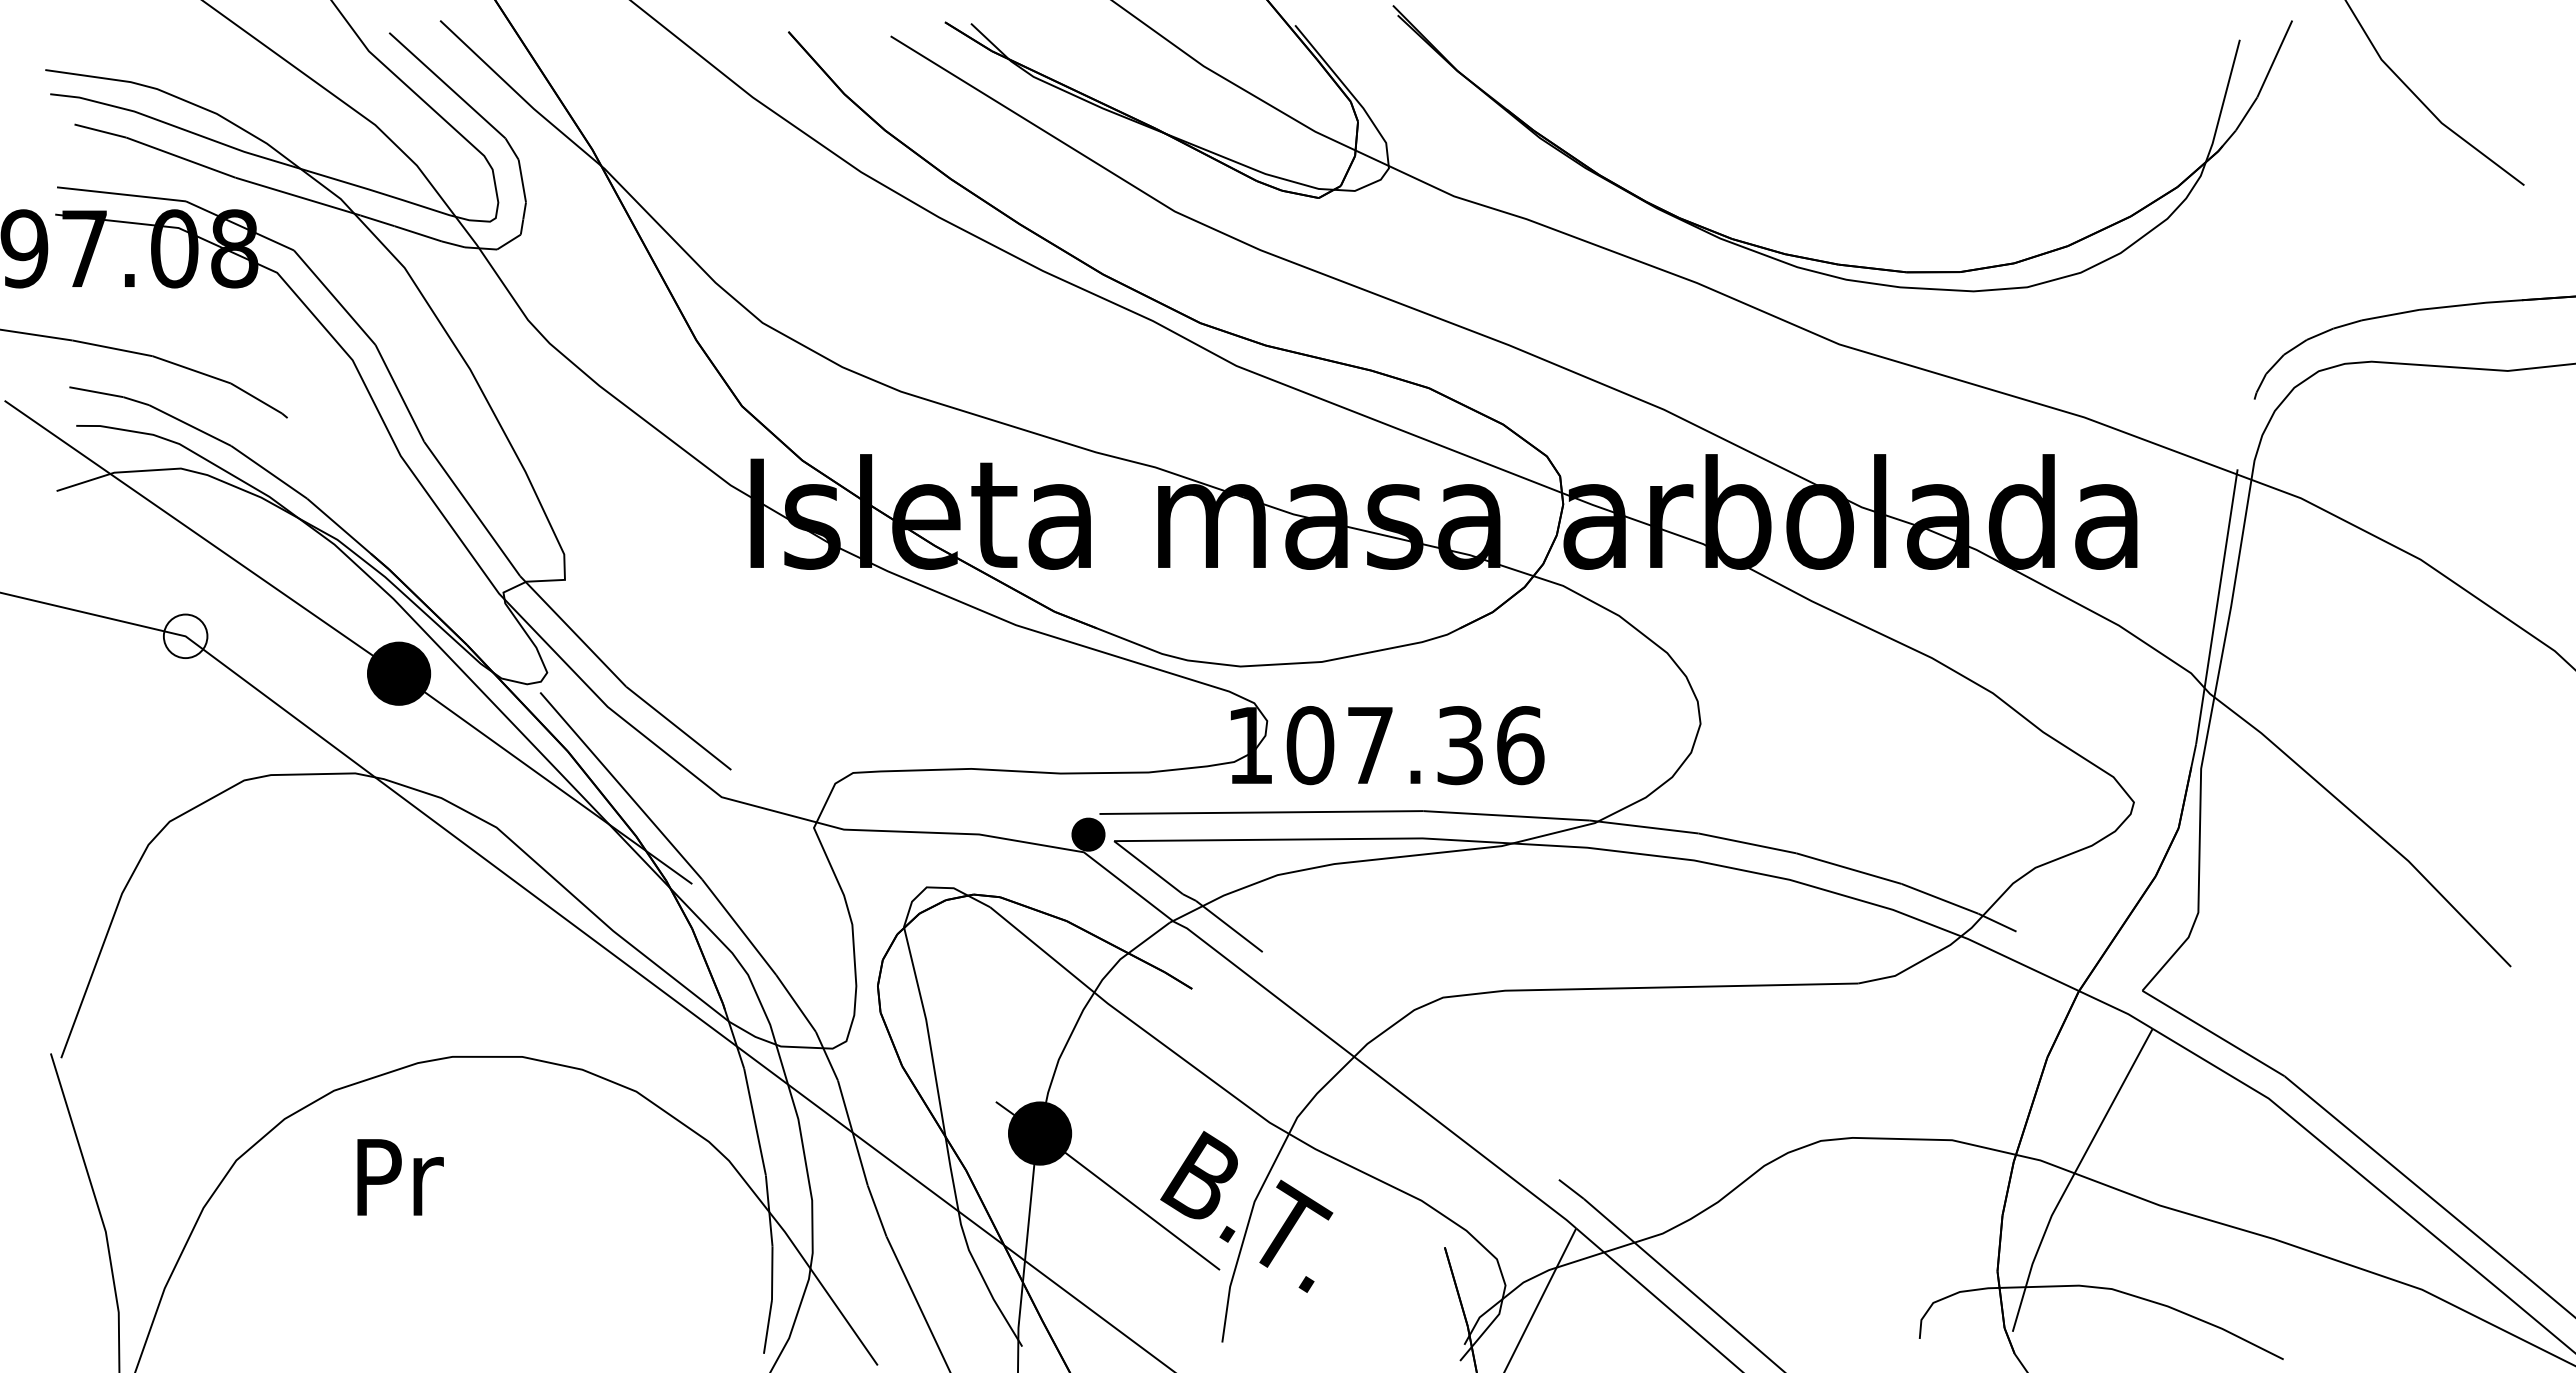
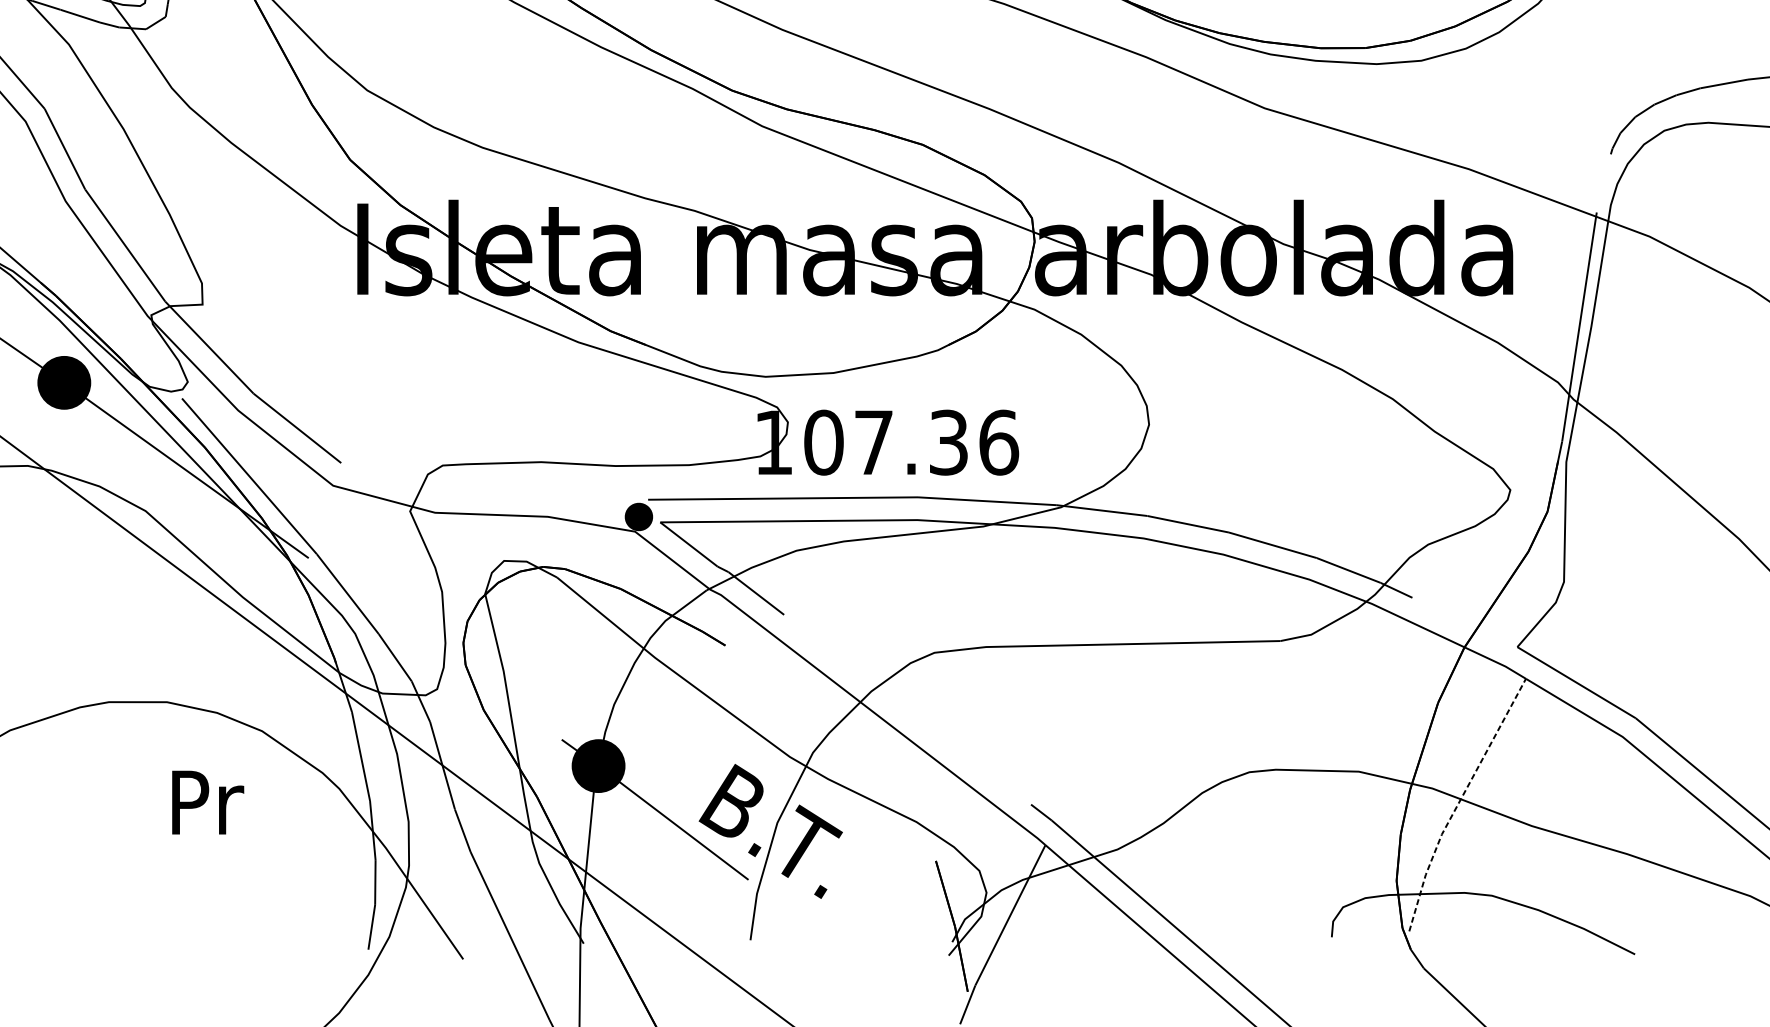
text: (400, 1177) -> (208, 802), moved
line: (2072, 1177) -> (1459, 802), solid -> dashed

